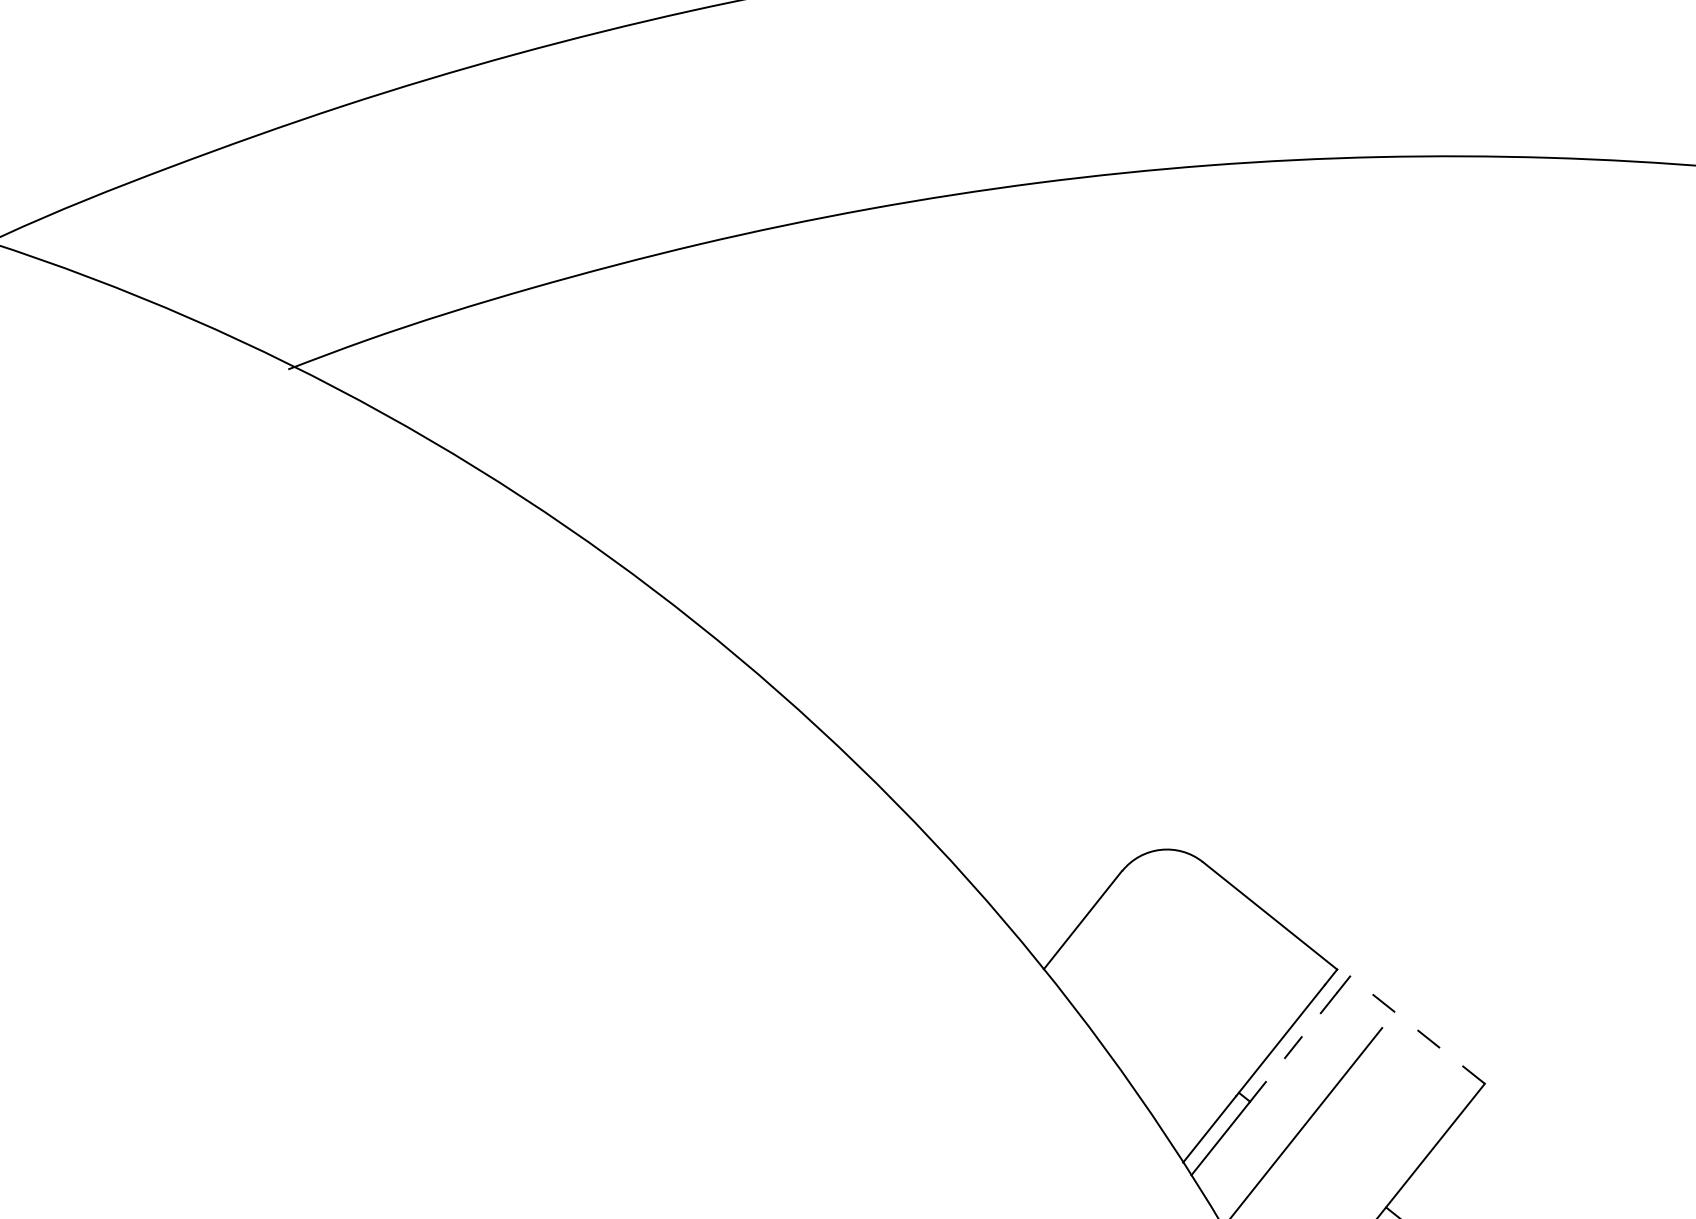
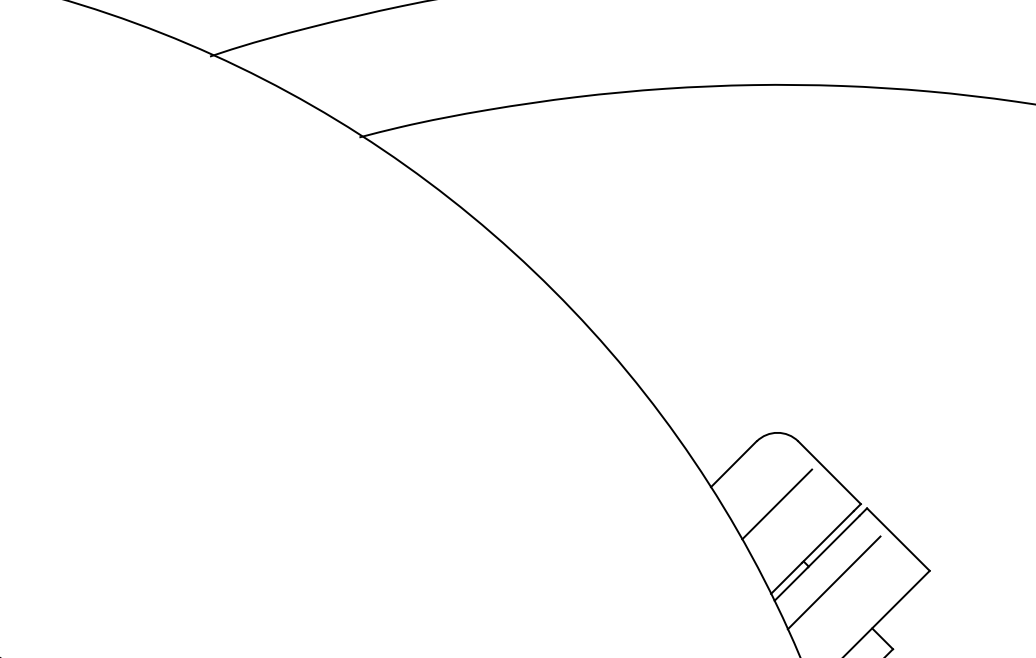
line: (1176, 988) -> (777, 504), added
line: (1417, 1029) -> (898, 539), dashed -> solid
line: (1292, 1047) -> (833, 541), dashed -> solid

